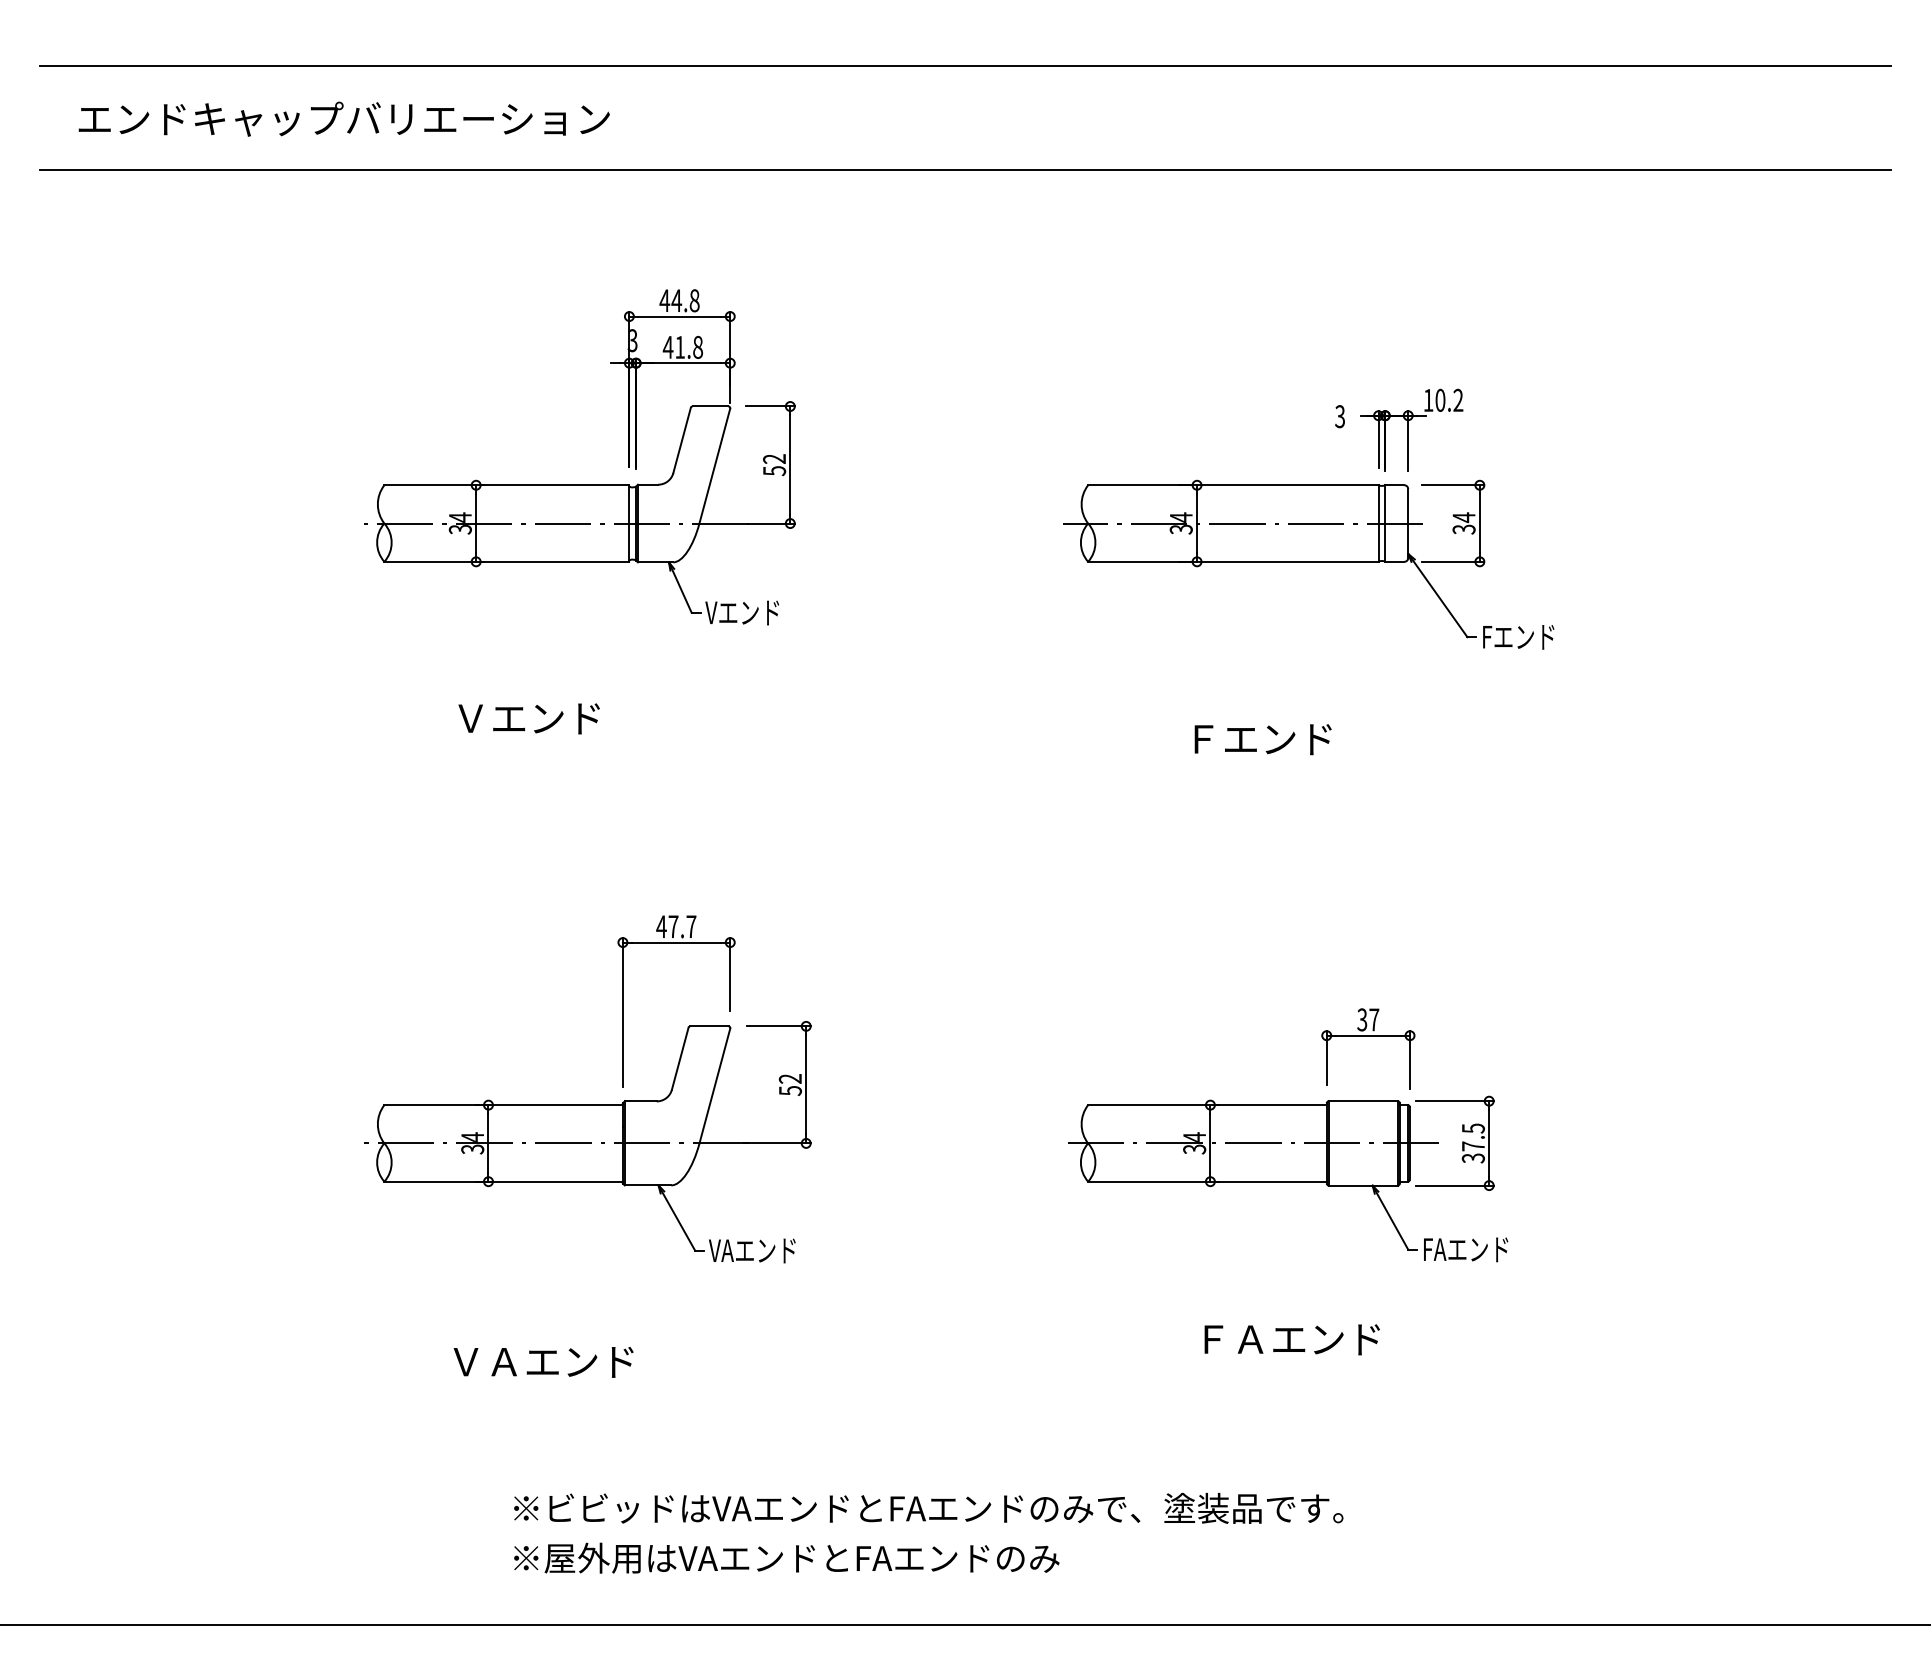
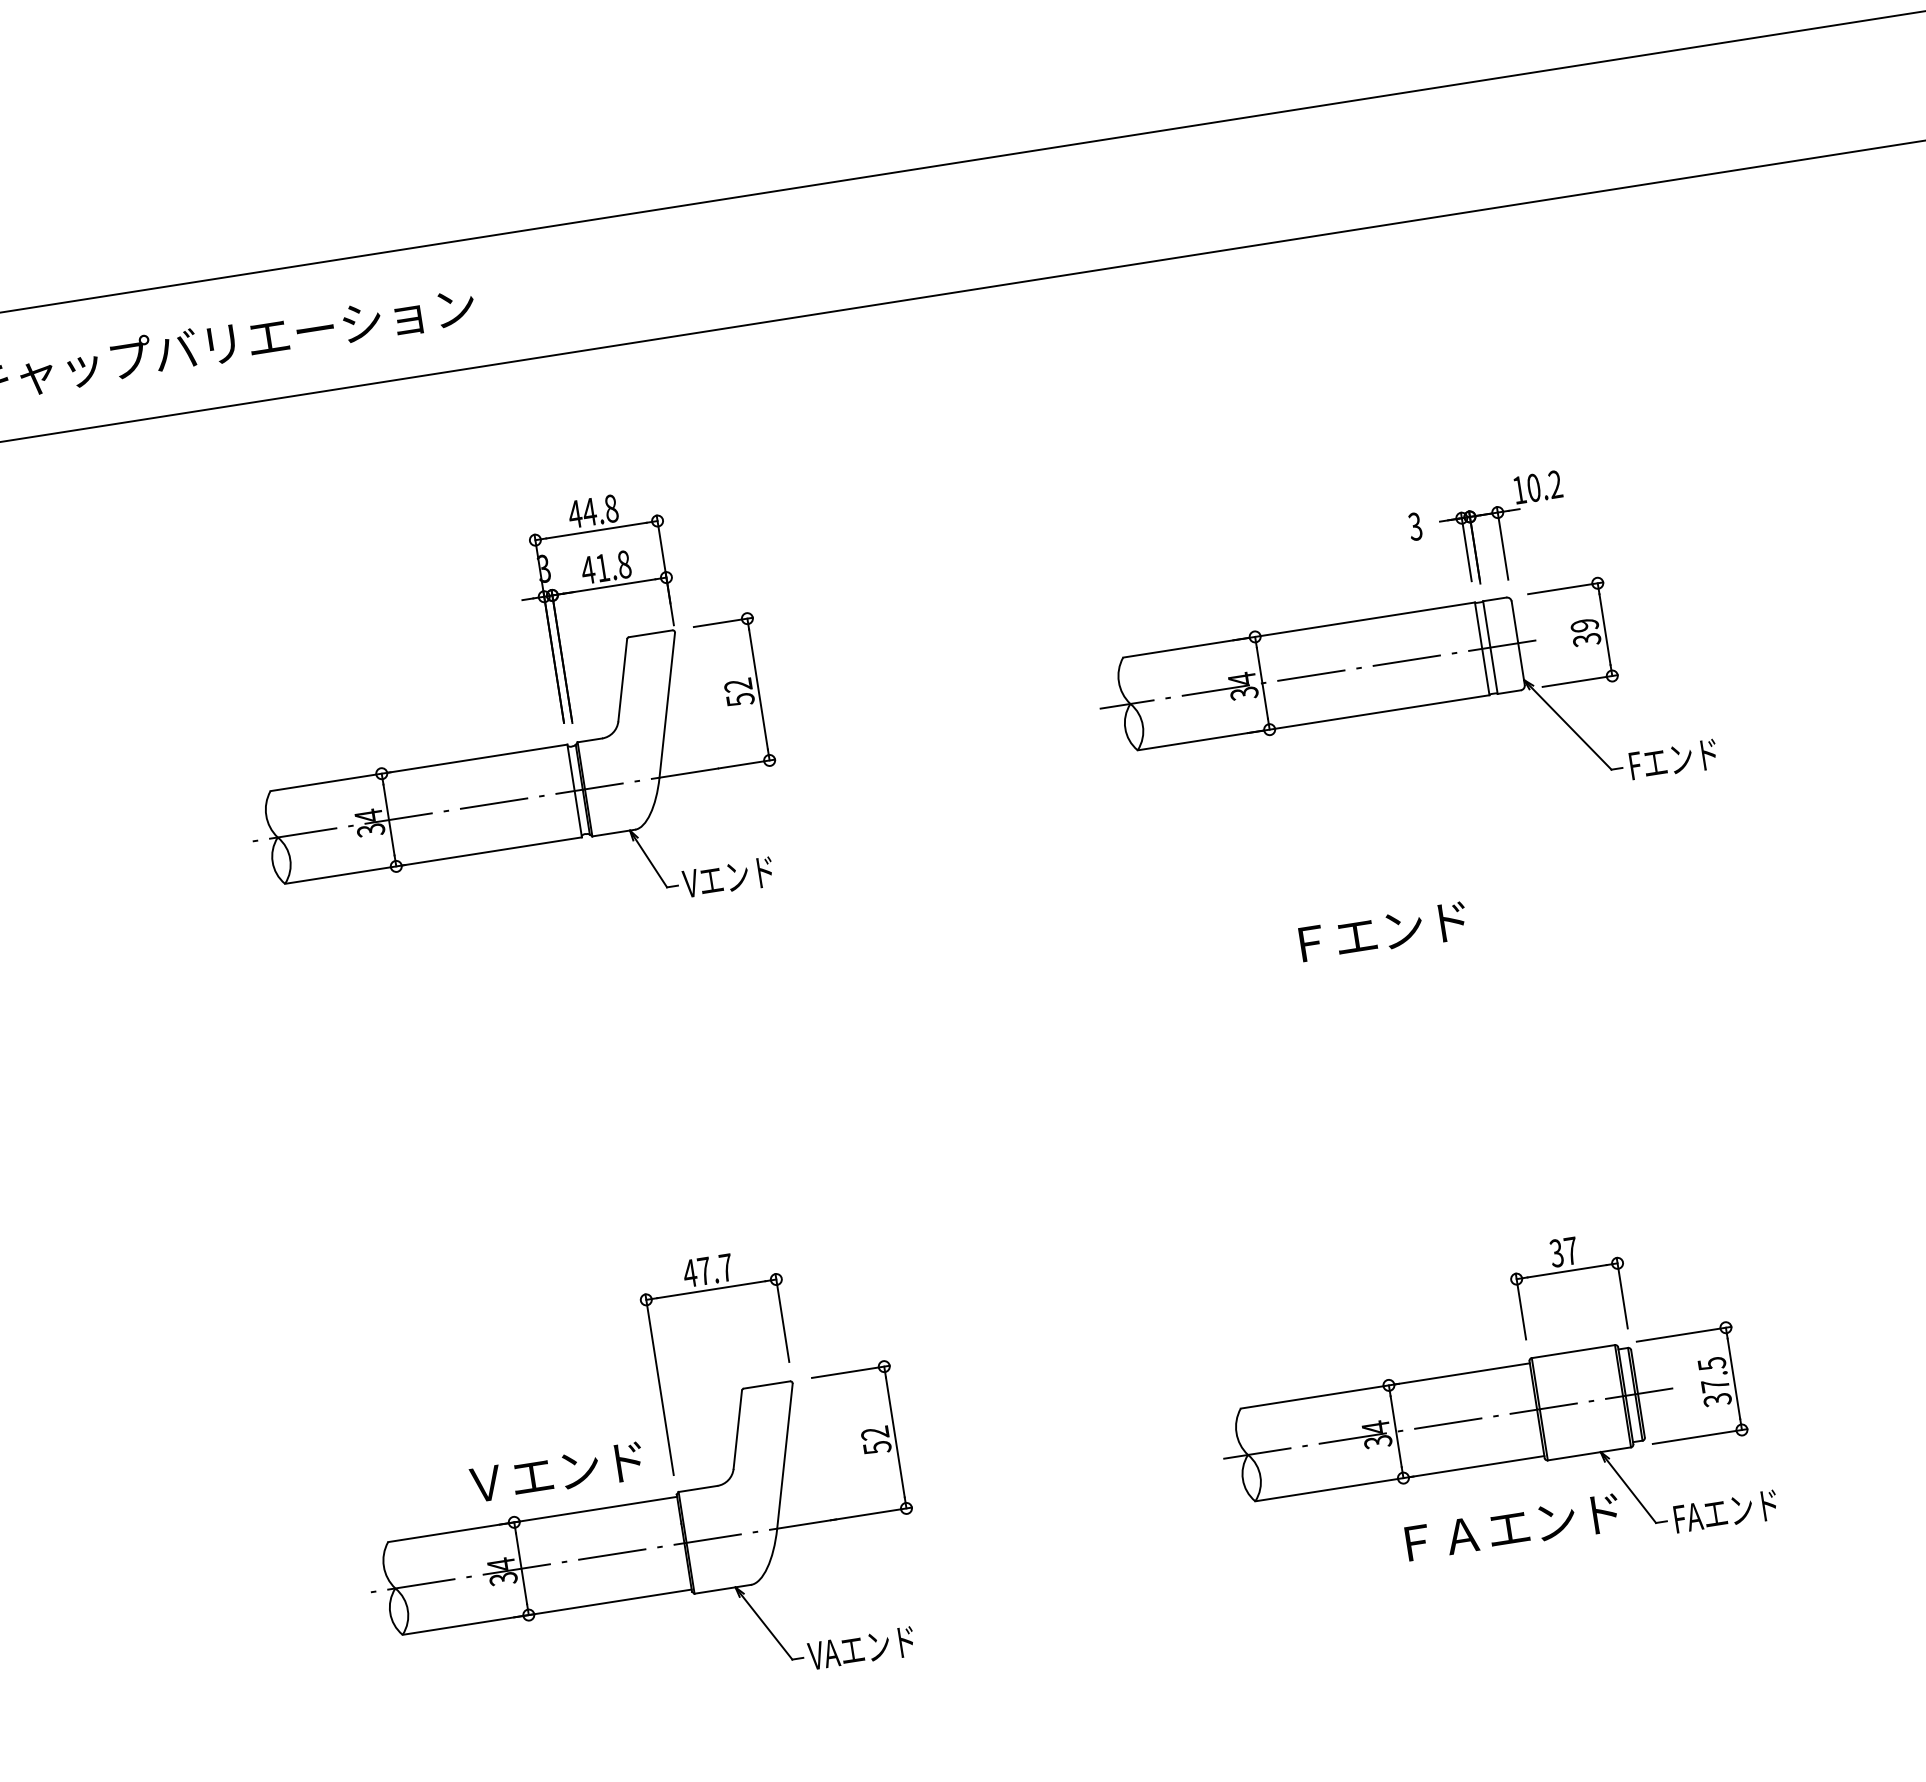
text: (1463, 517) -> (1584, 625), 34 -> 39
text: (528, 718) -> (556, 1472), moved
text: (1291, 1339) -> (1511, 1527), moved

